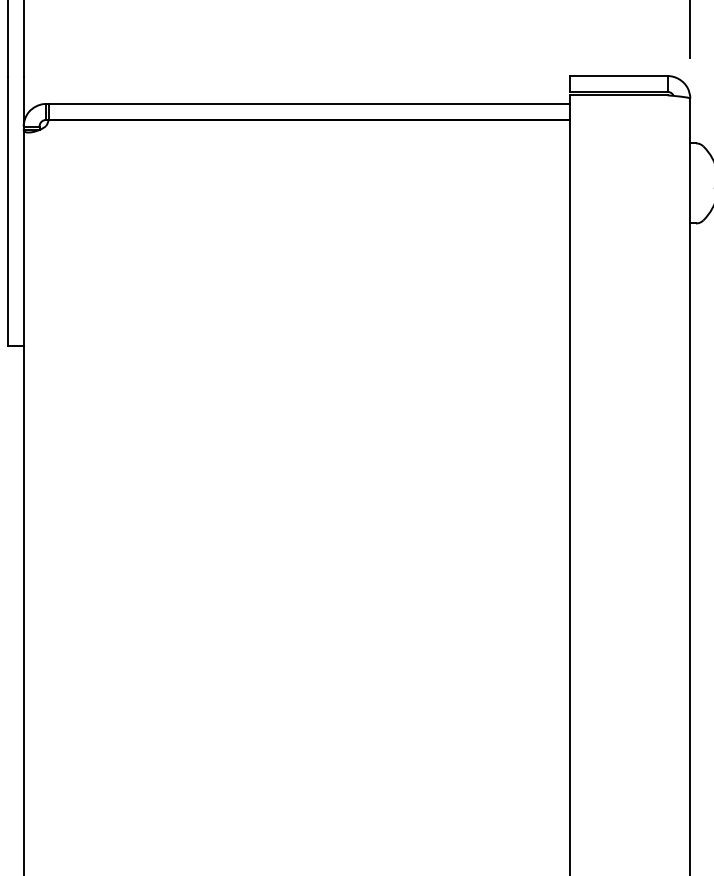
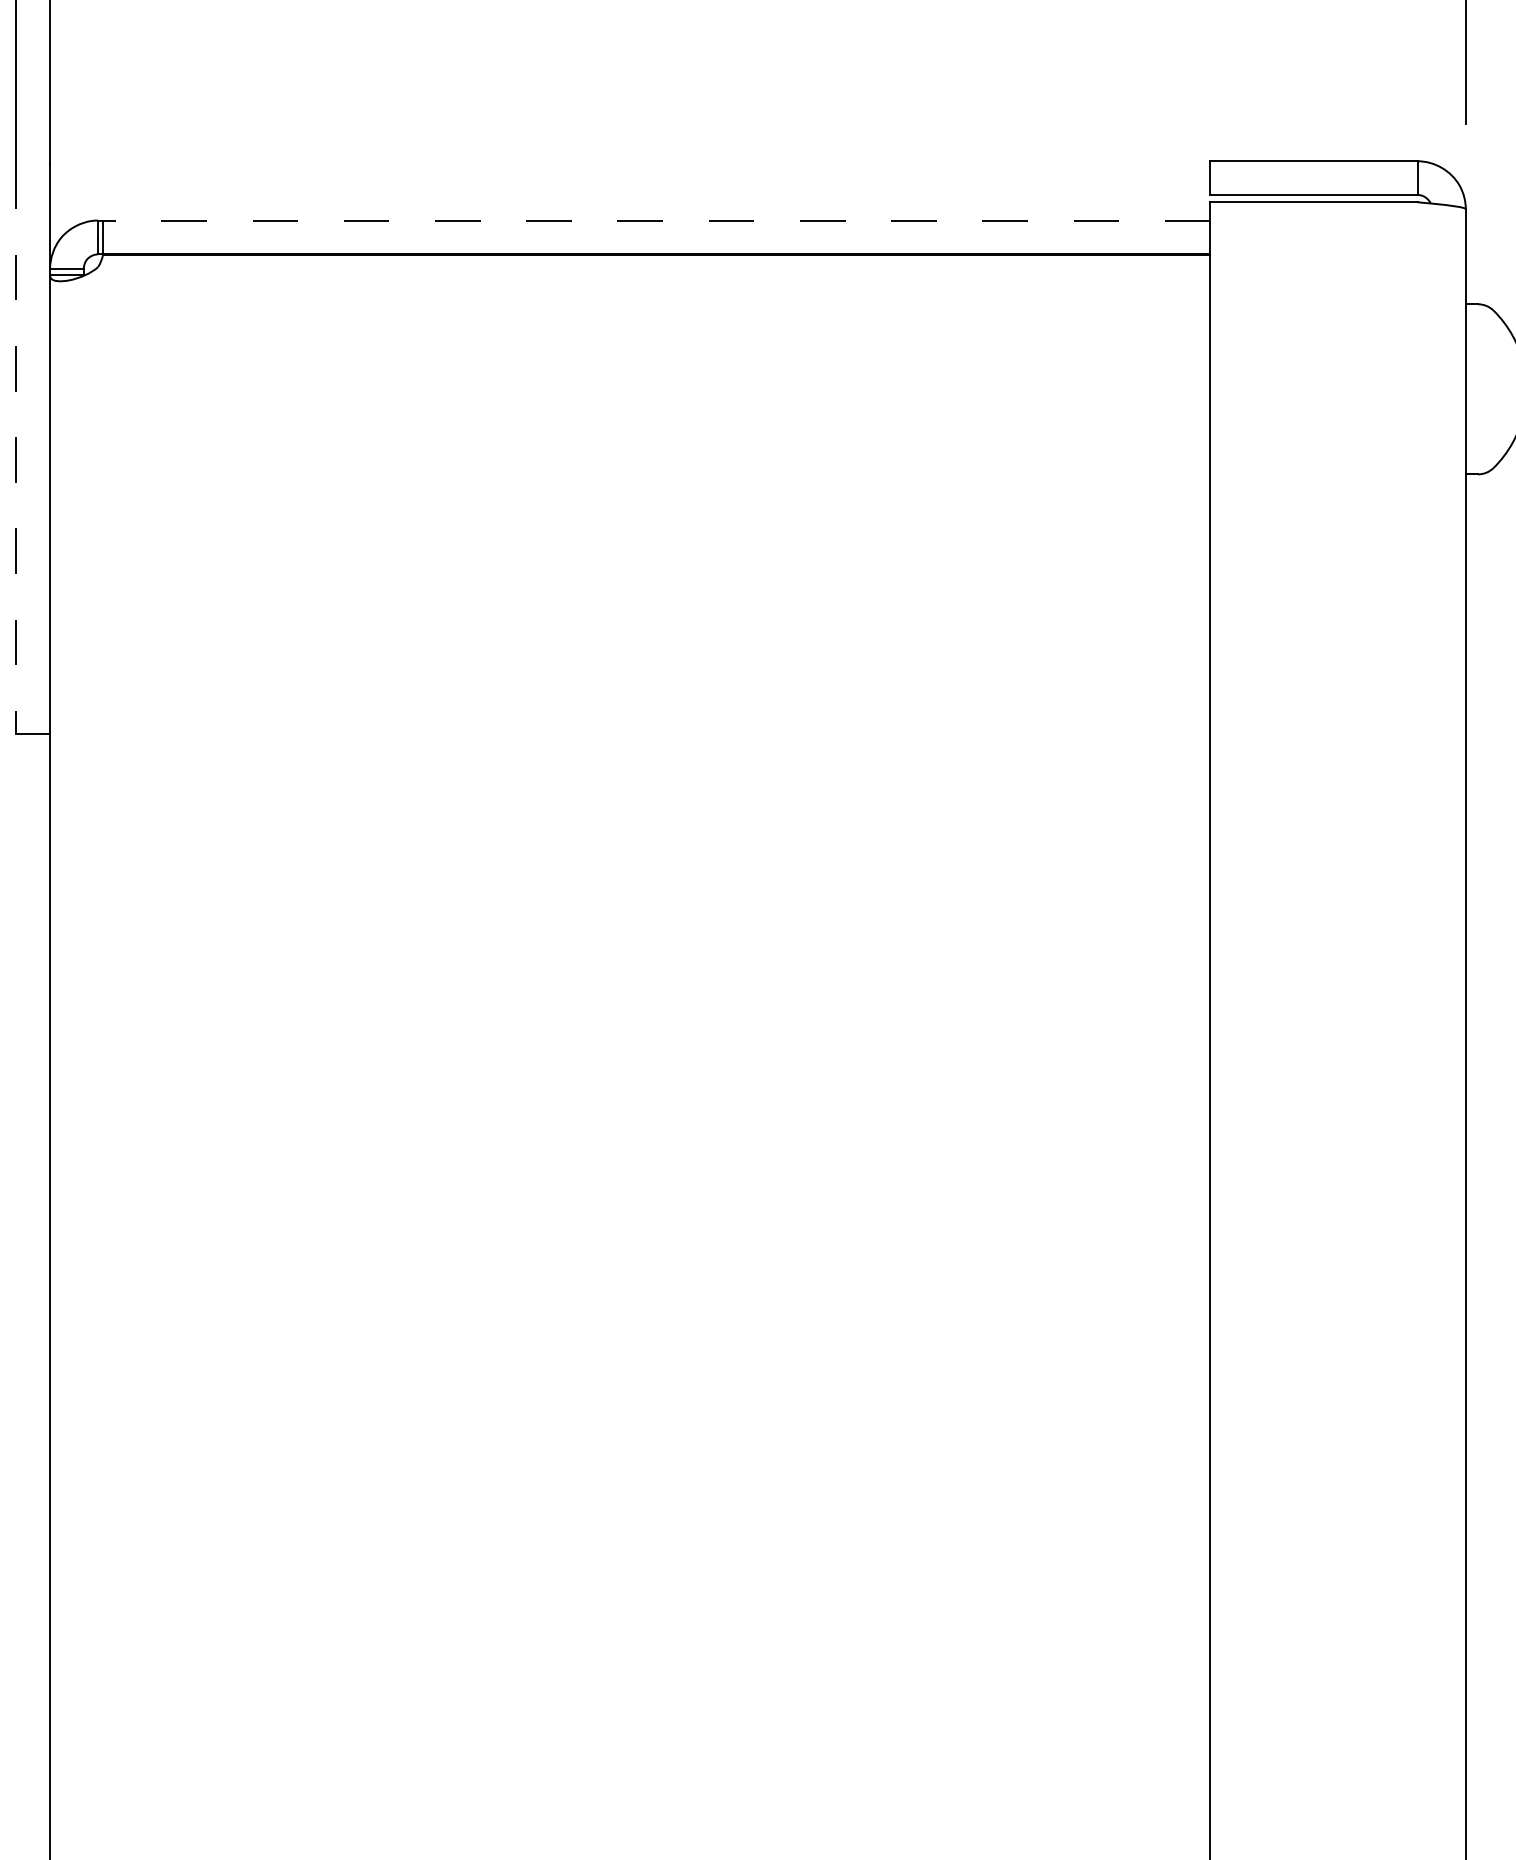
line: (309, 103) -> (657, 219), solid -> dashed
line: (7, 211) -> (15, 448), solid -> dashed

